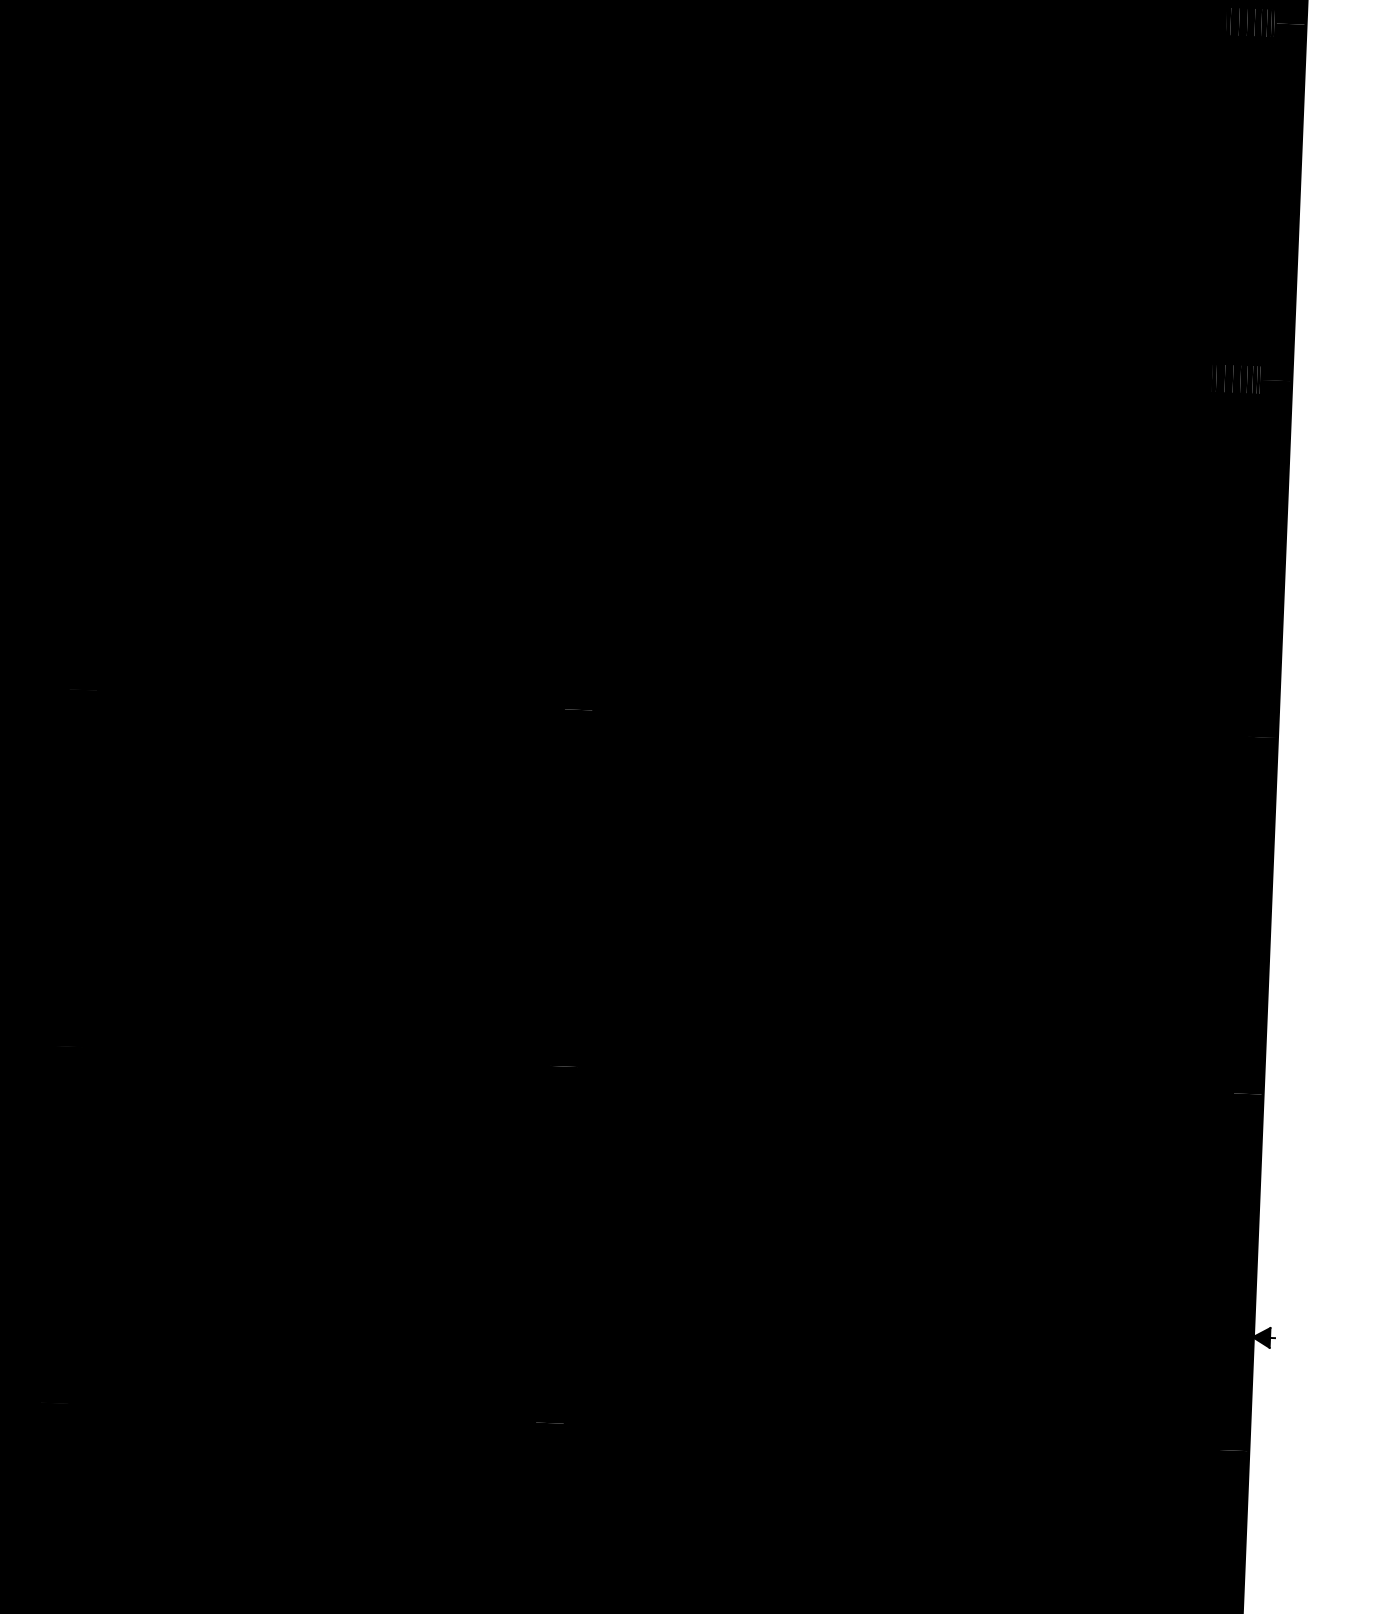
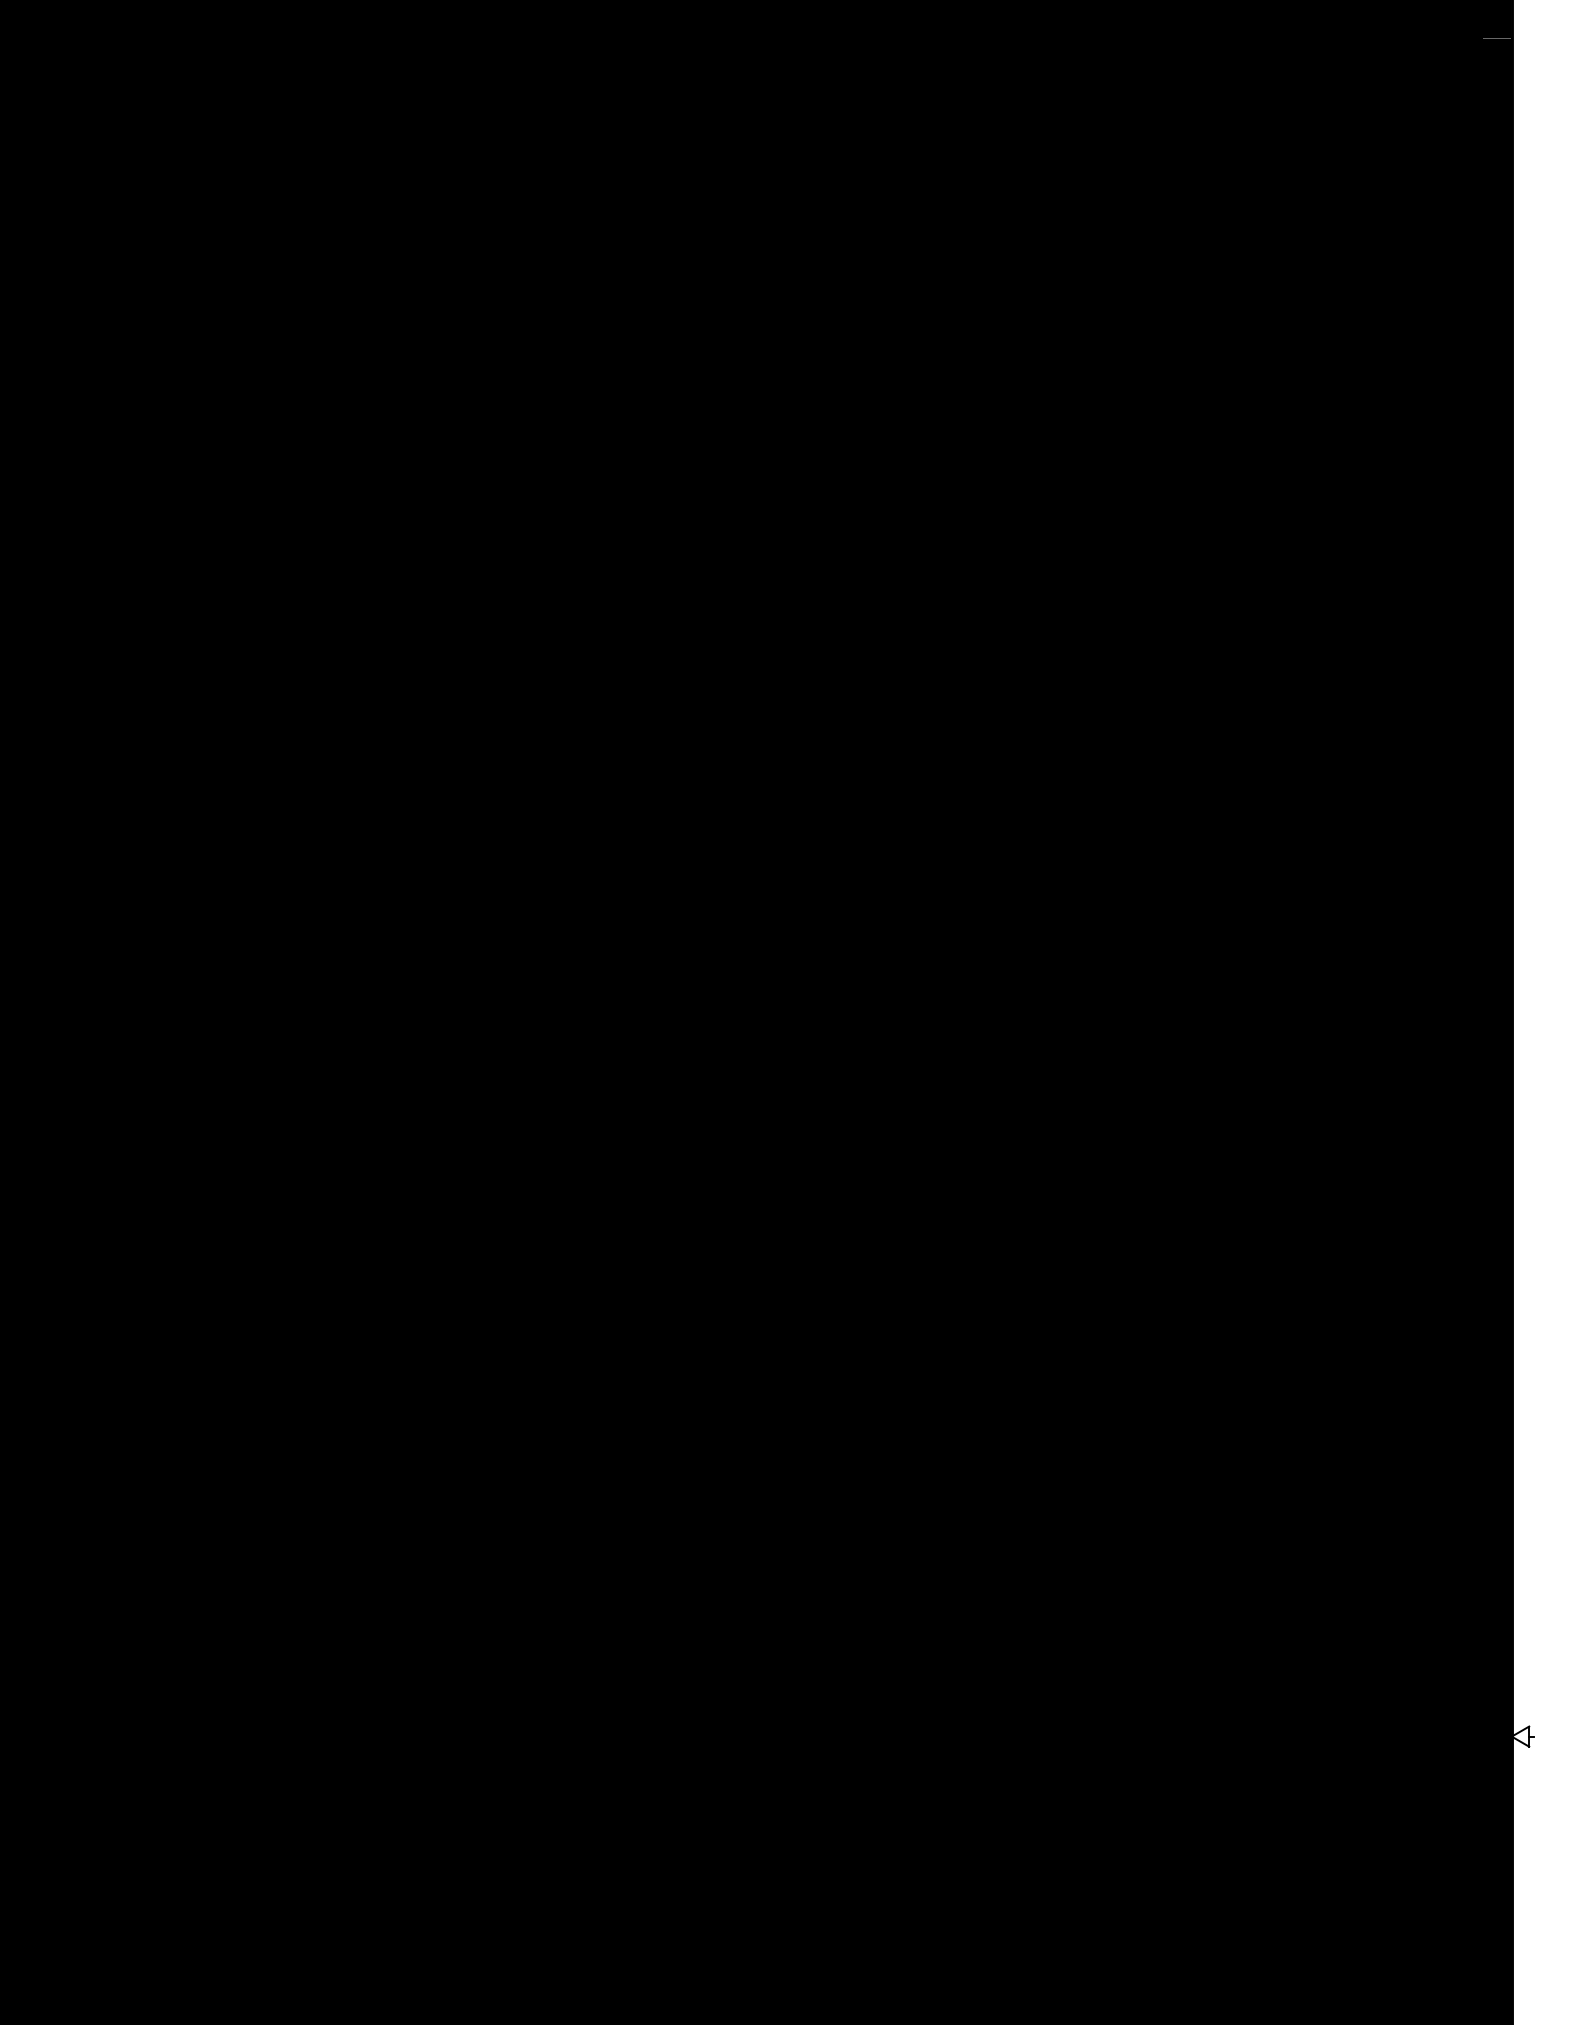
fill: (1261, 1337) -> (1520, 1736), removed

